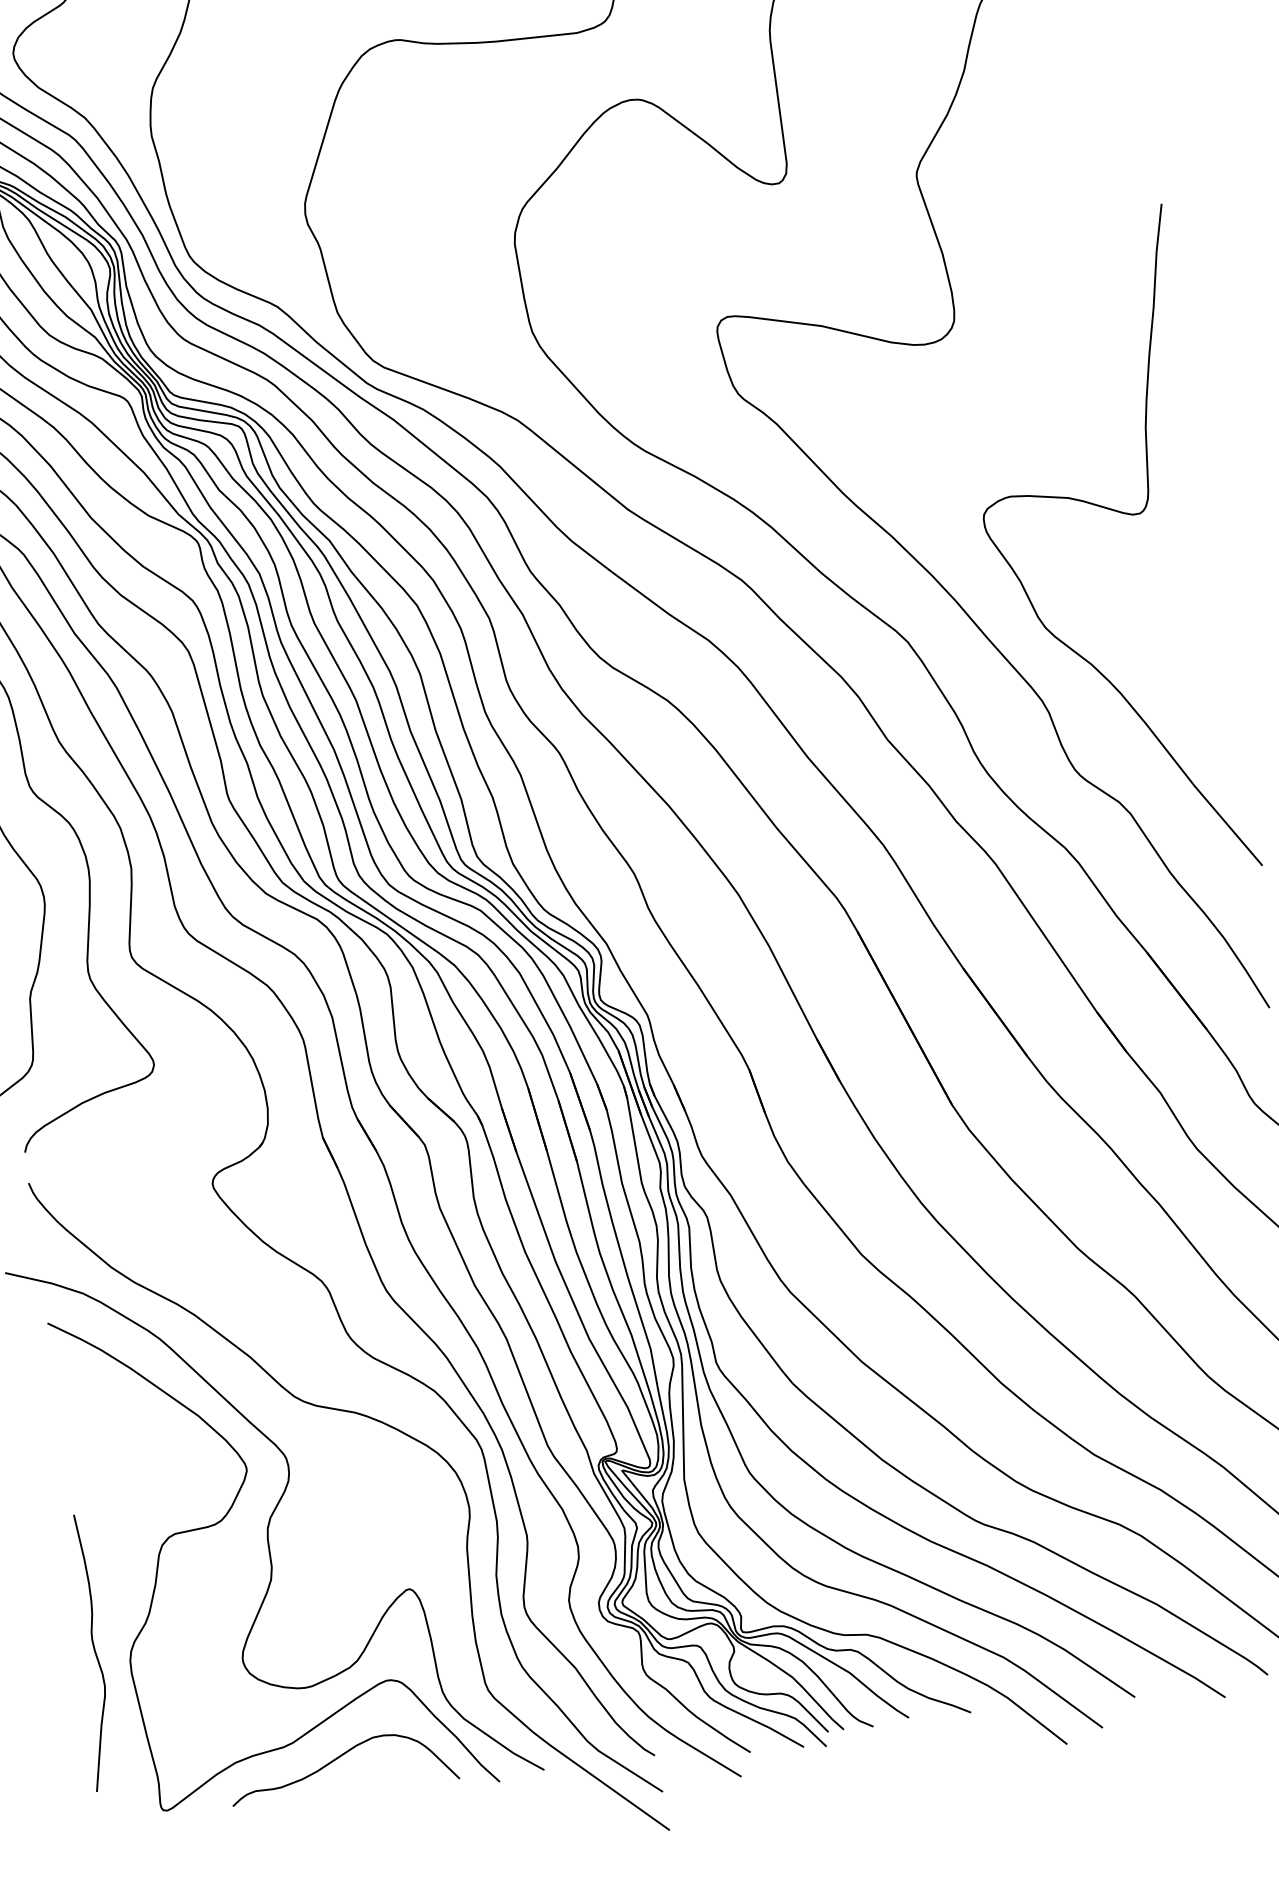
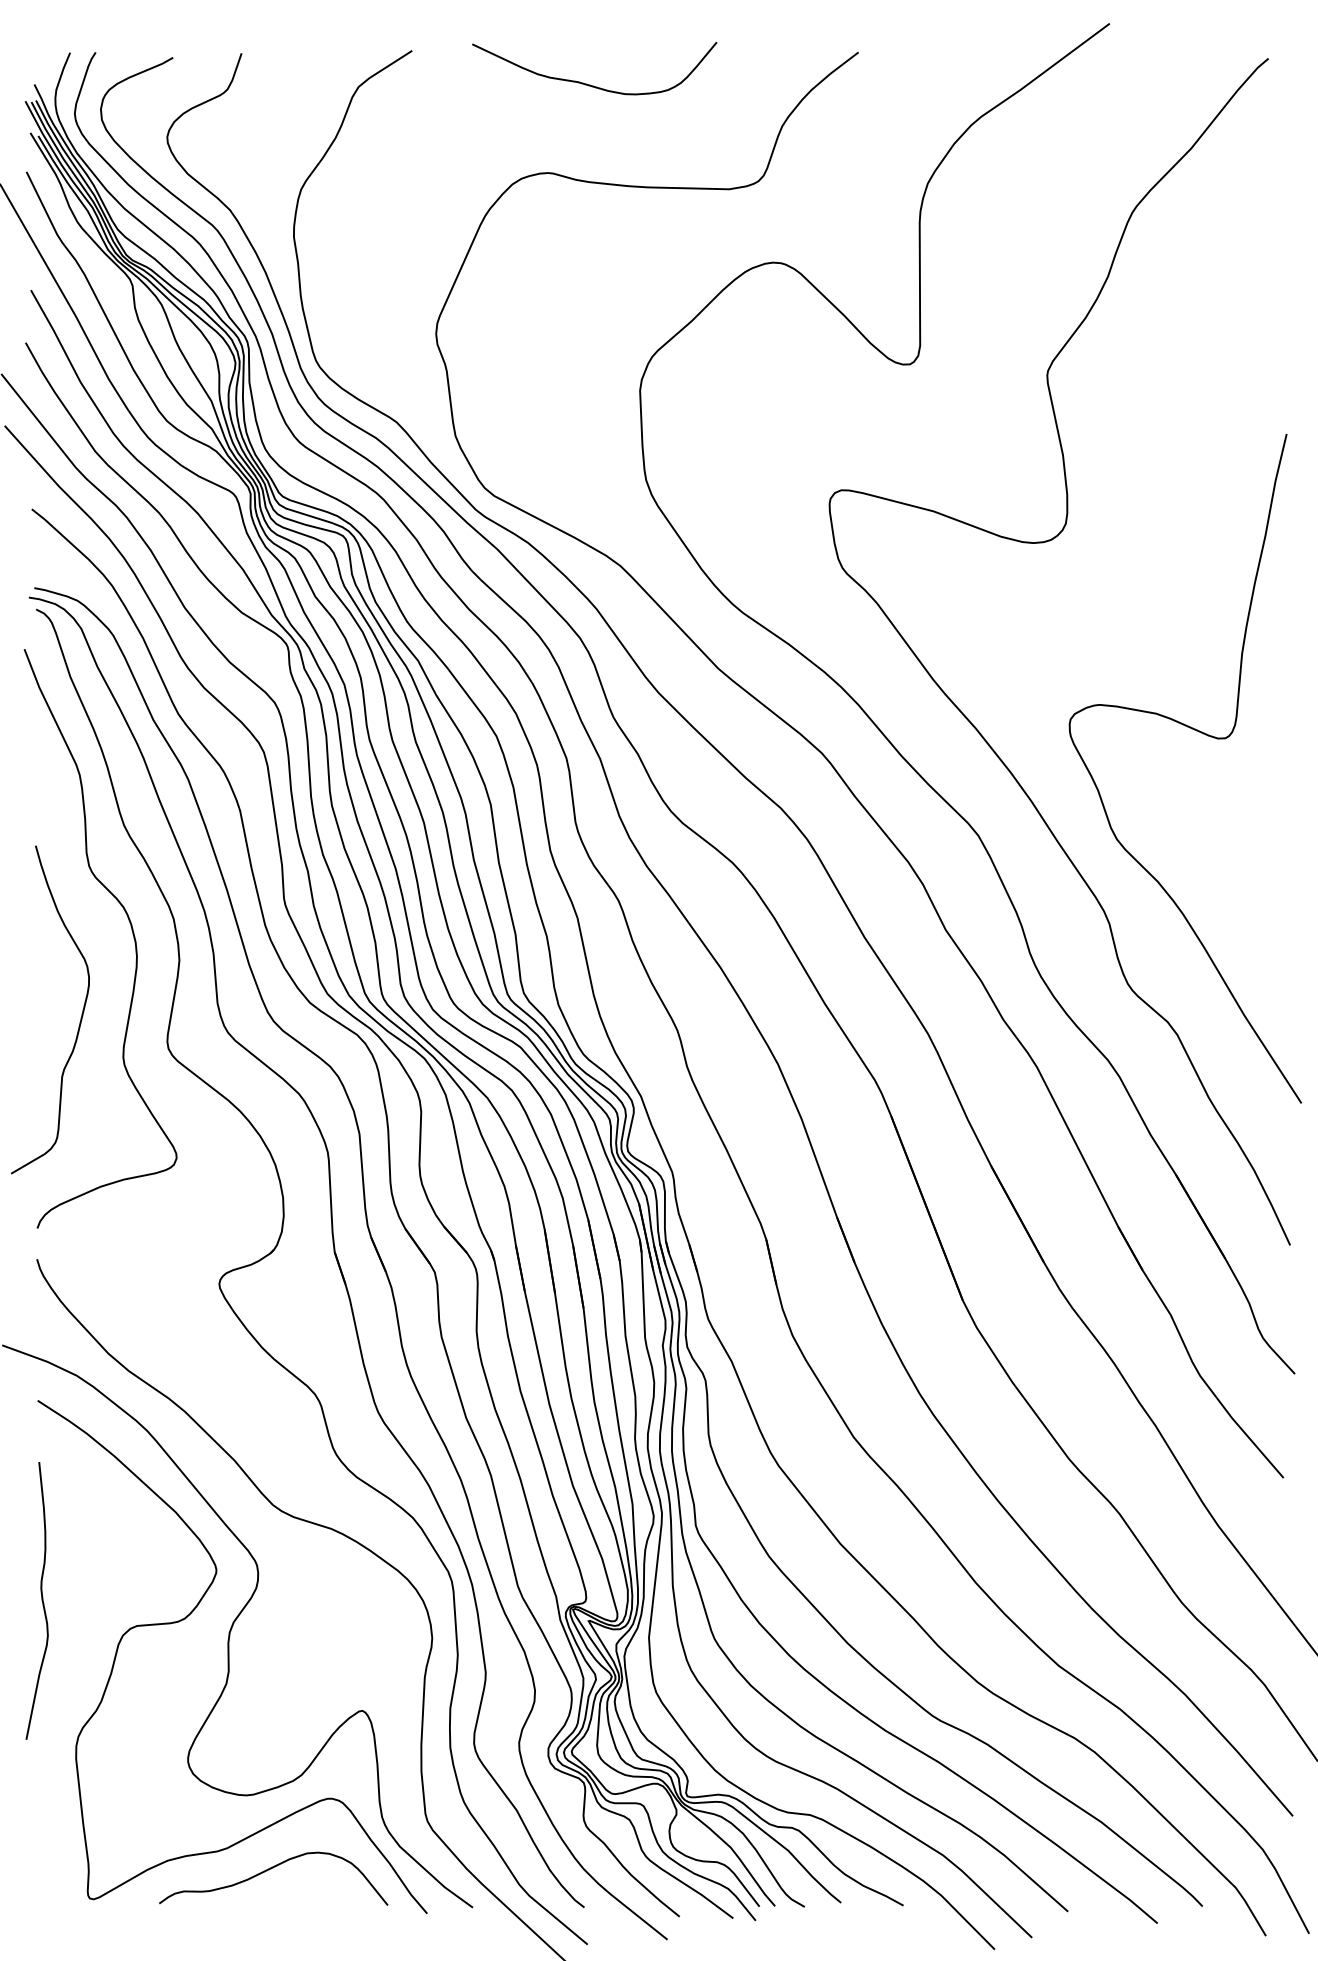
curve: (94, 1651) -> (41, 1600), moved

